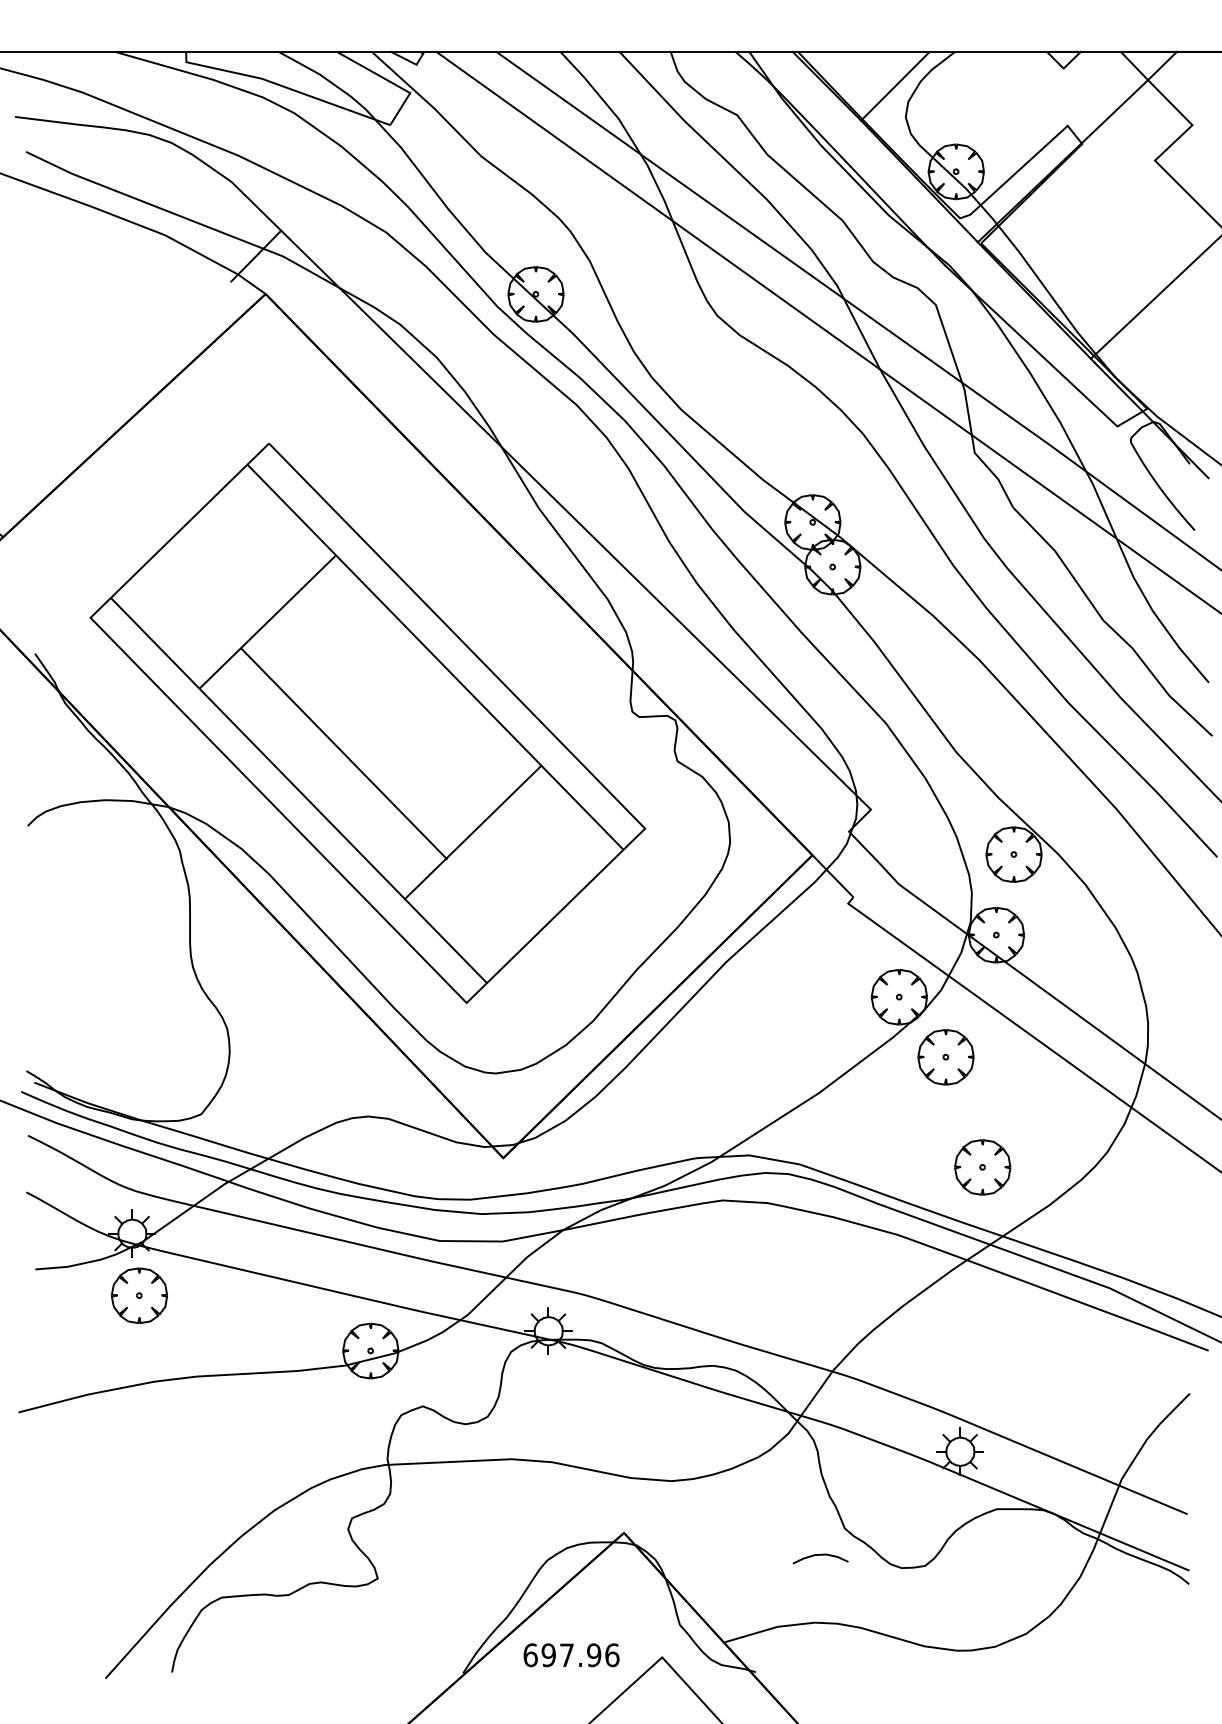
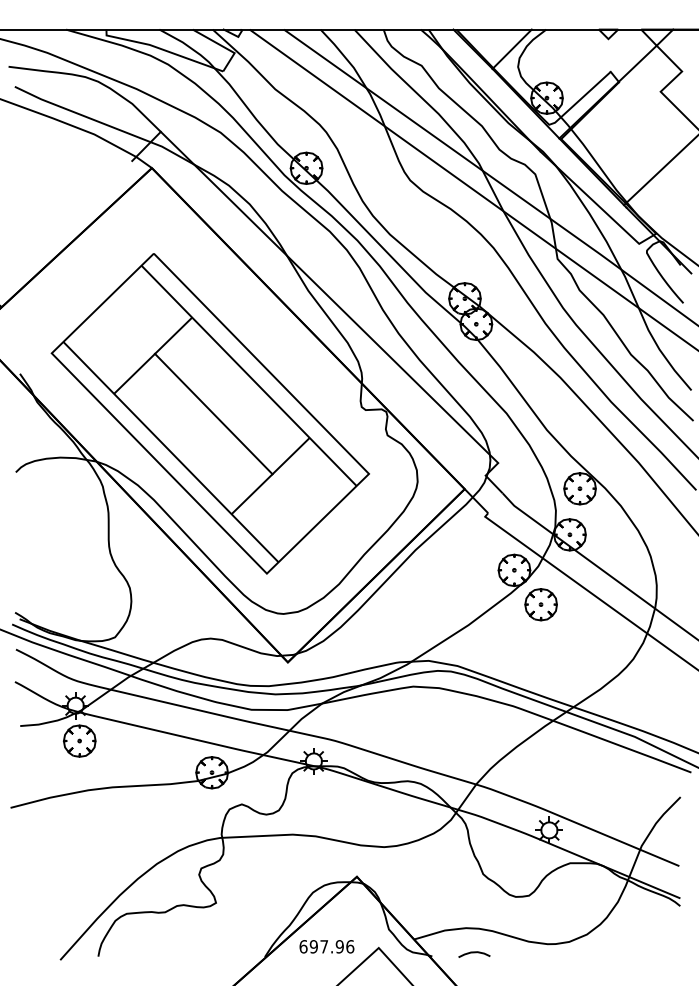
line: (343, 752) -> (213, 413), moved
part: (981, 1167) -> (561, 667), removed
curve: (820, 1556) -> (474, 953), moved

